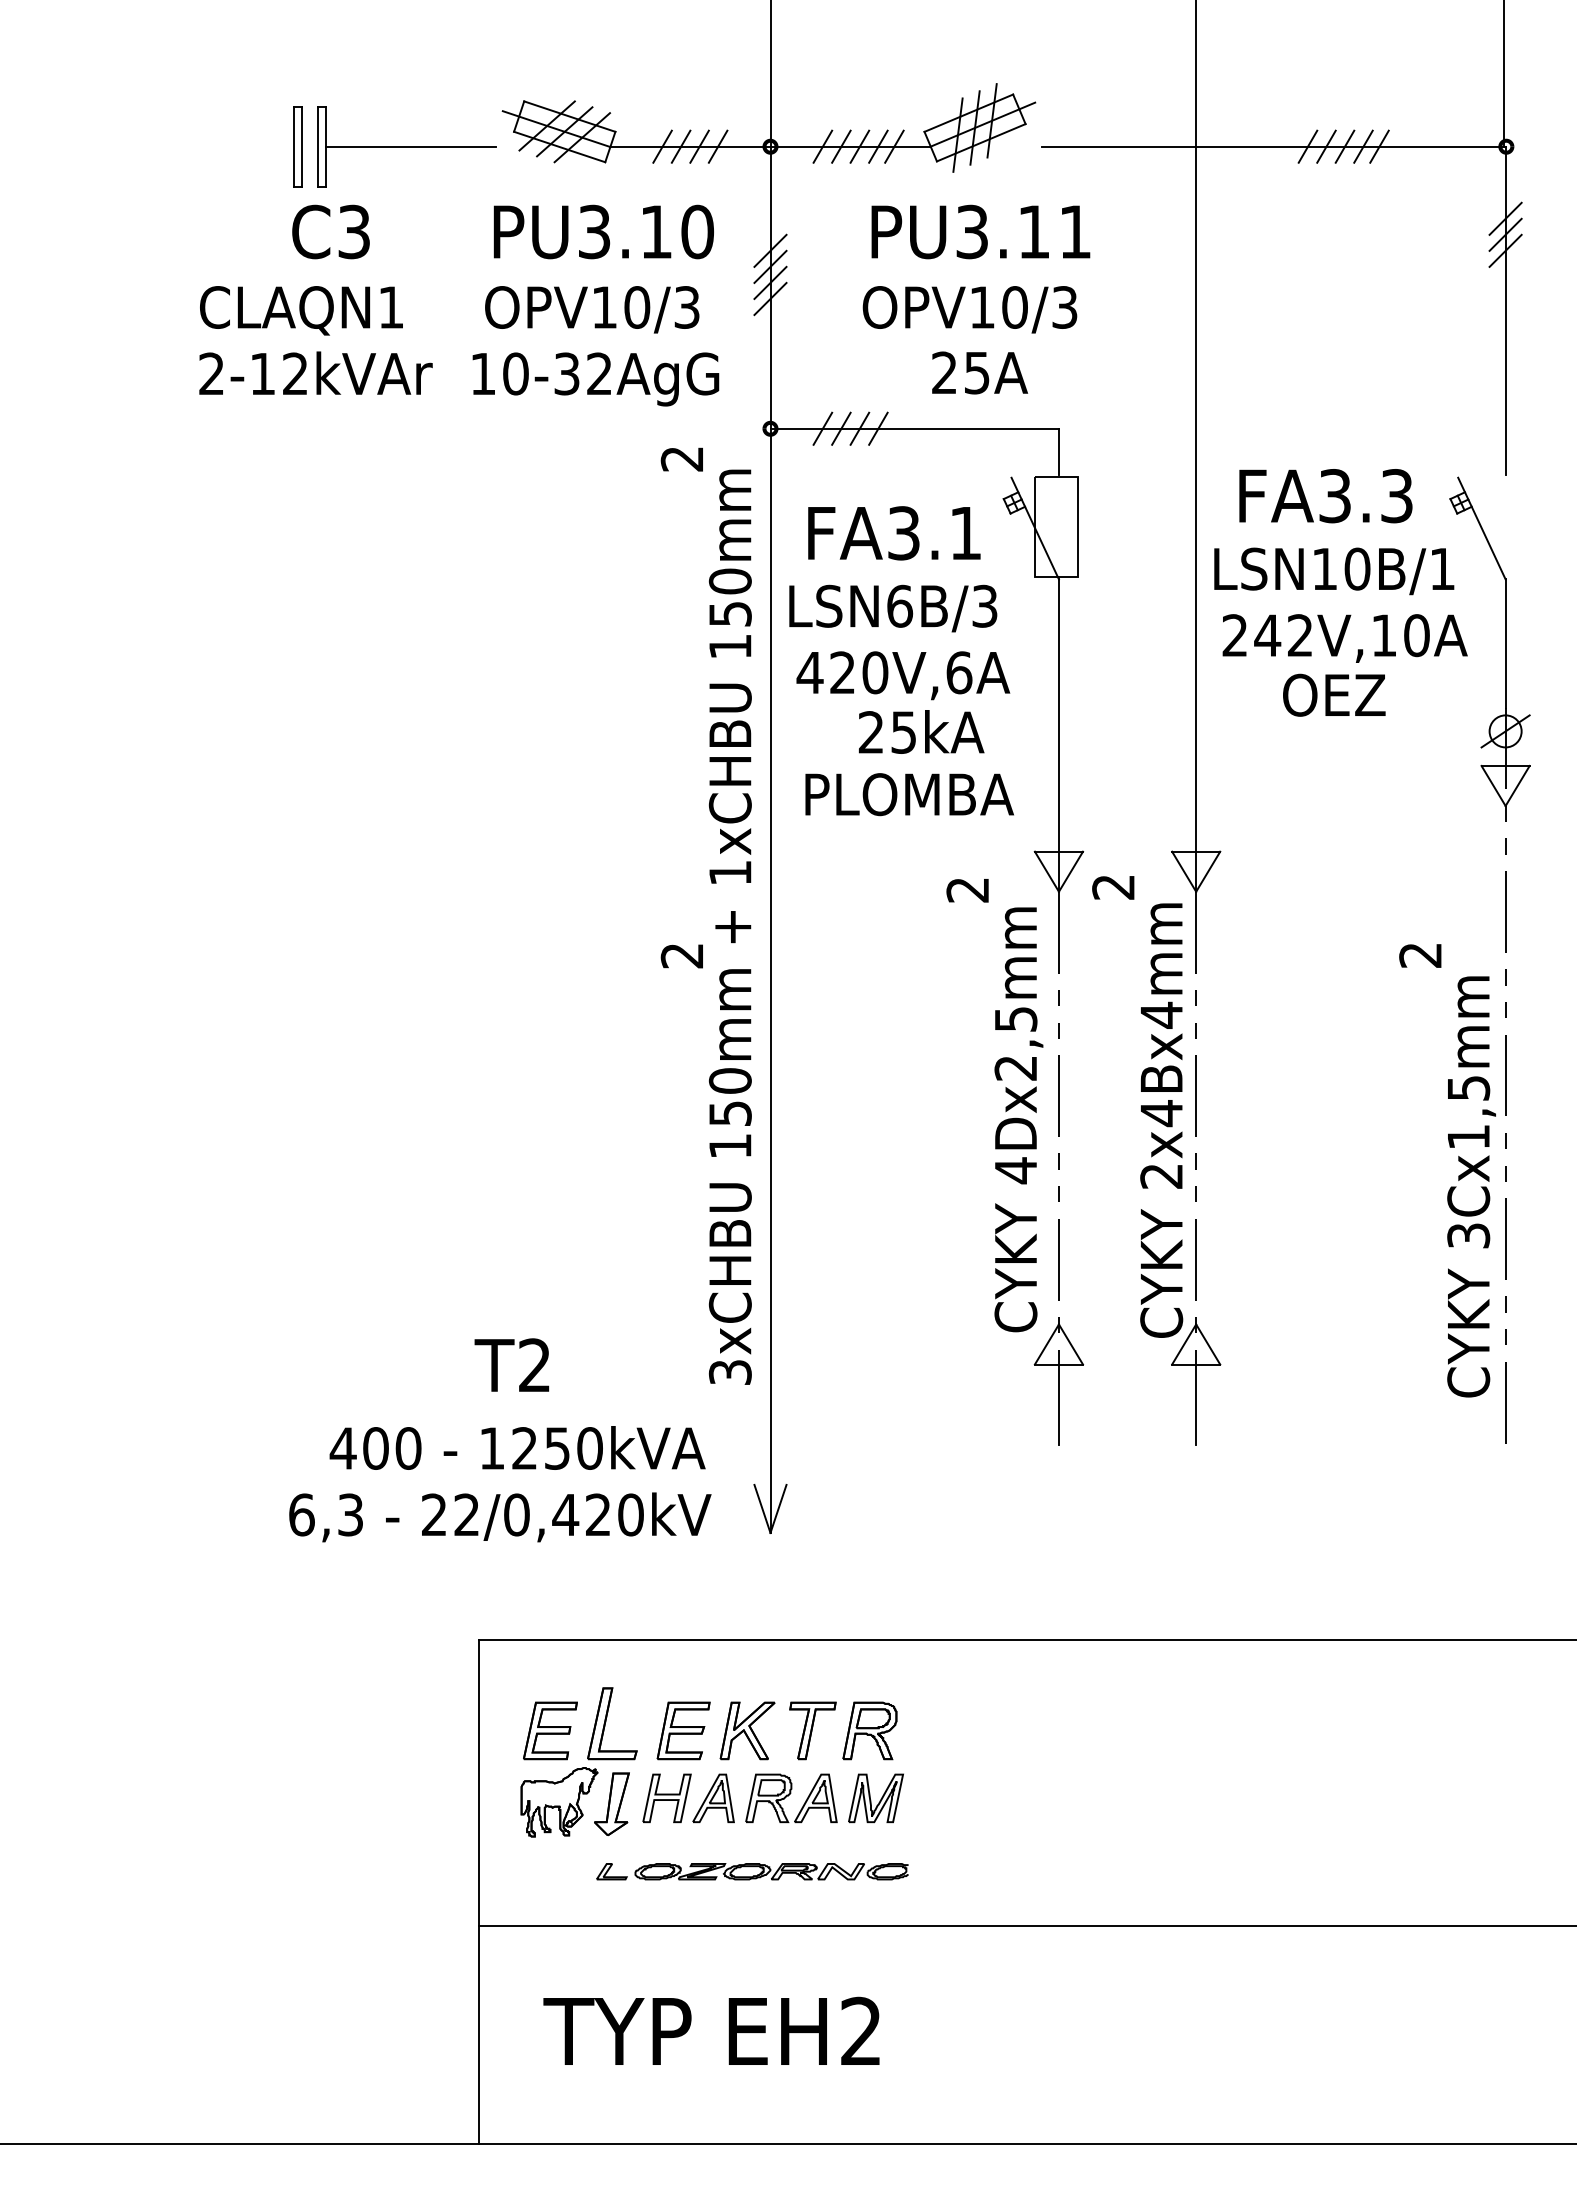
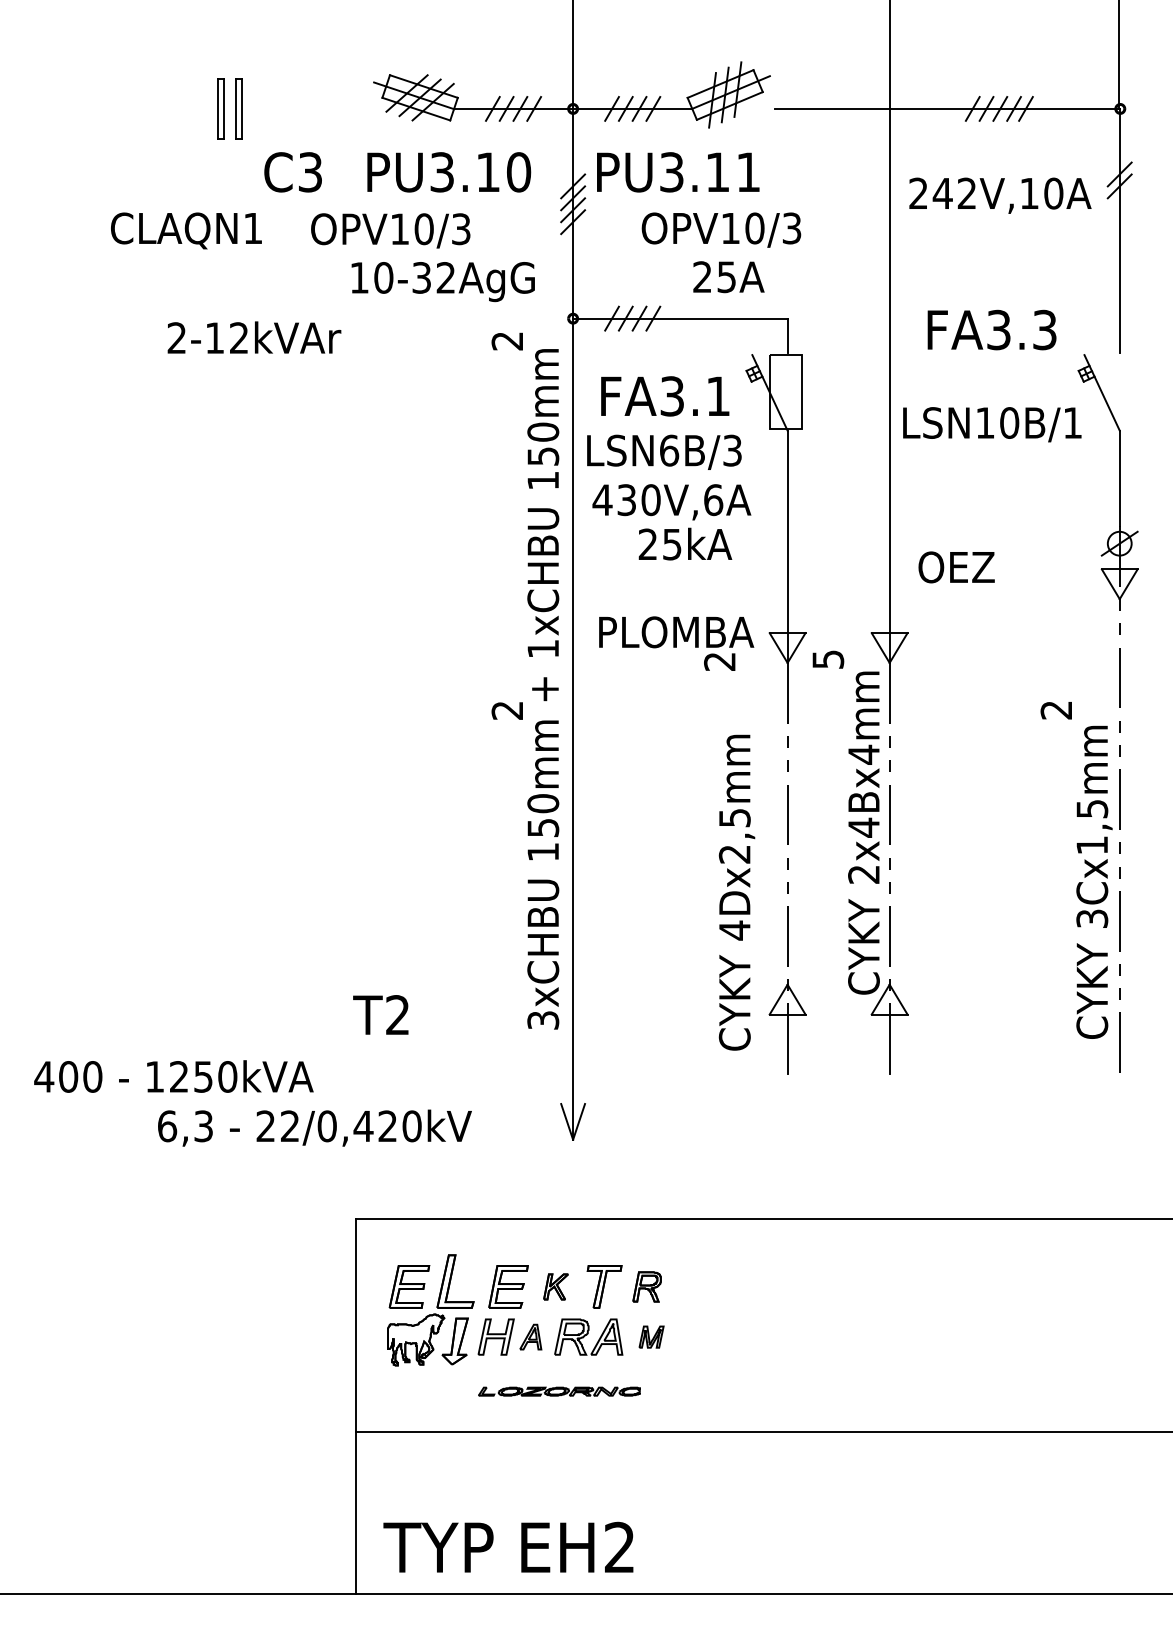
line: (410, 146) -> (305, 108), removed
line: (894, 146) -> (665, 108), removed
line: (1505, 218) -> (1119, 162), removed
text: (330, 231) -> (292, 171), moved
text: (980, 231) -> (677, 171), moved
text: (592, 309) -> (390, 230), moved
text: (301, 310) -> (186, 230), moved
text: (315, 372) -> (254, 337), moved
text: (1325, 496) -> (991, 330), moved
text: (1344, 638) -> (999, 195), moved
text: (842, 672) -> (626, 499), 420V,6A -> 430V,6A
text: (1334, 694) -> (956, 566), moved
text: (909, 794) -> (676, 632), moved
text: (1113, 887) -> (828, 659), 2 -> 5
text: (1018, 1119) -> (736, 892), moved
text: (517, 1447) -> (173, 1076), moved
text: (500, 1517) -> (315, 1128), moved
part: (747, 1730) -> (556, 1286), size x0.6
part: (869, 1730) -> (646, 1286), size x0.7
part: (713, 1798) -> (530, 1337), size x0.7
part: (875, 1798) -> (651, 1337), size x0.6
part: (752, 1871) -> (559, 1391), size x0.7
text: (711, 2030) -> (508, 1546), moved

